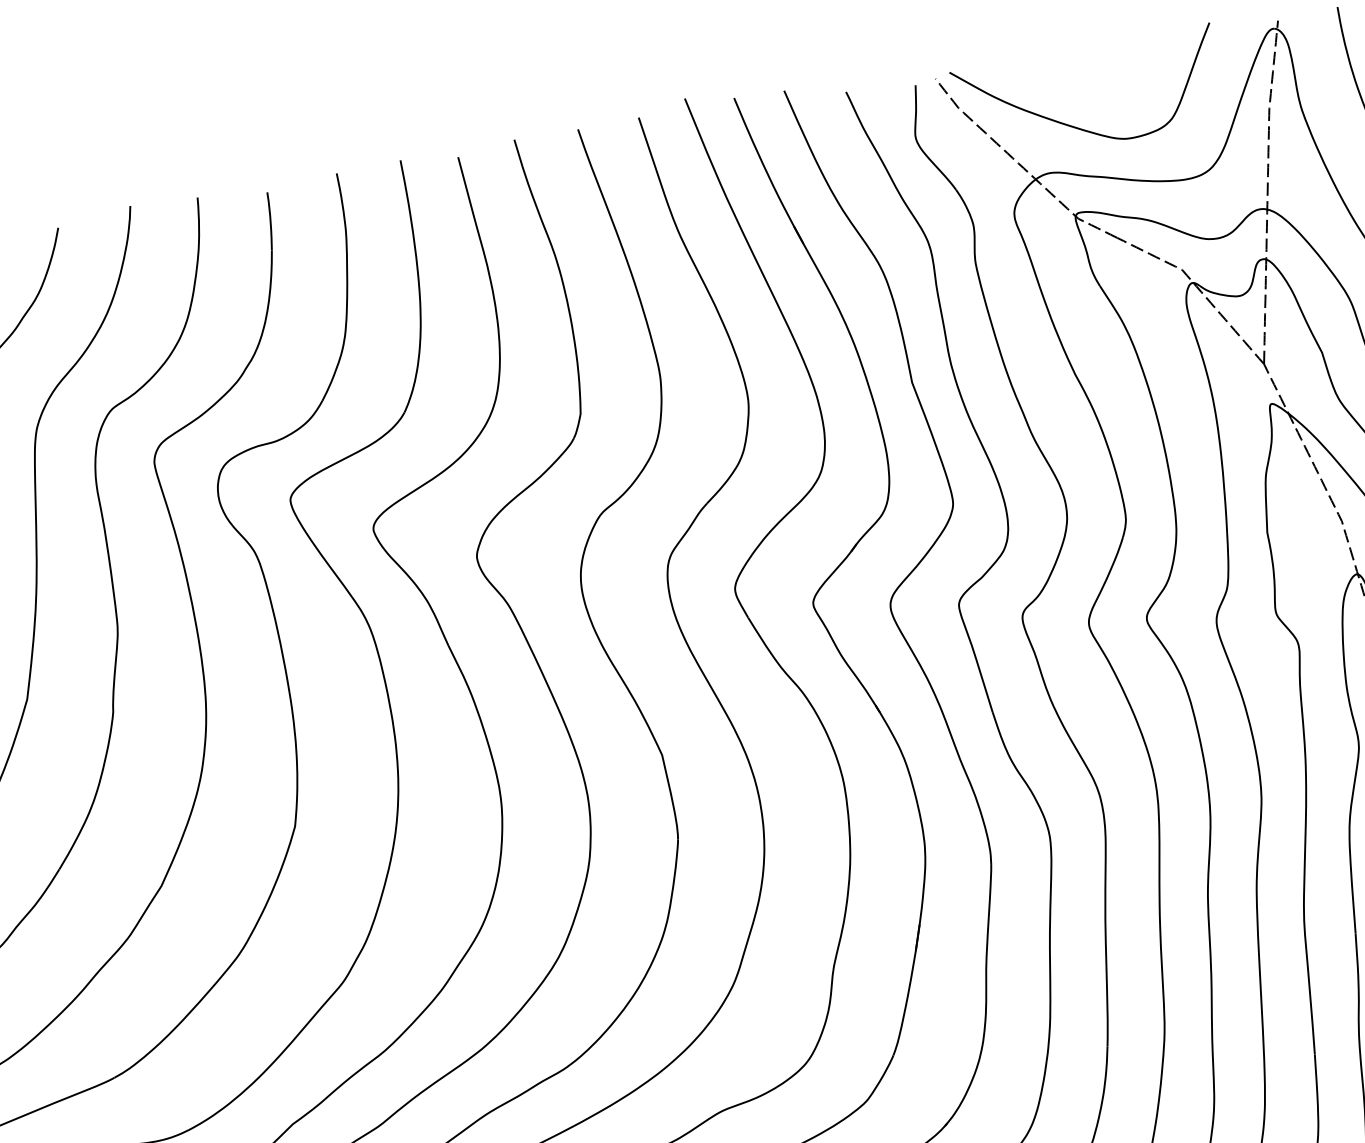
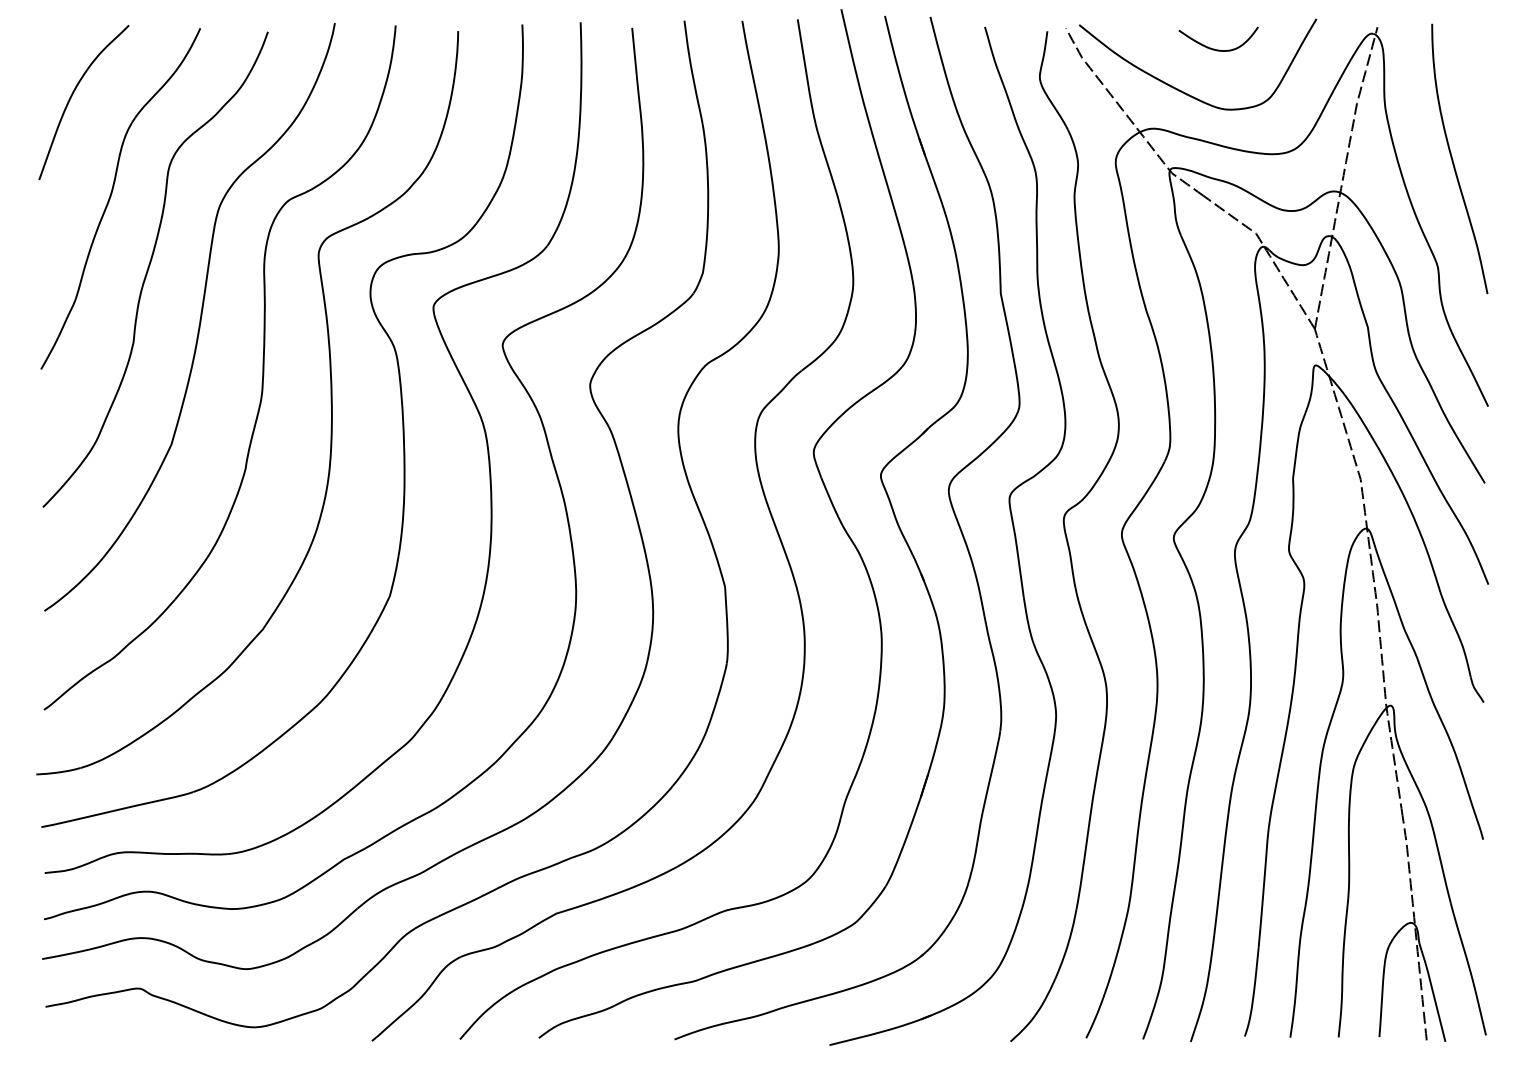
curve: (1102, 73) -> (1214, 48), added

